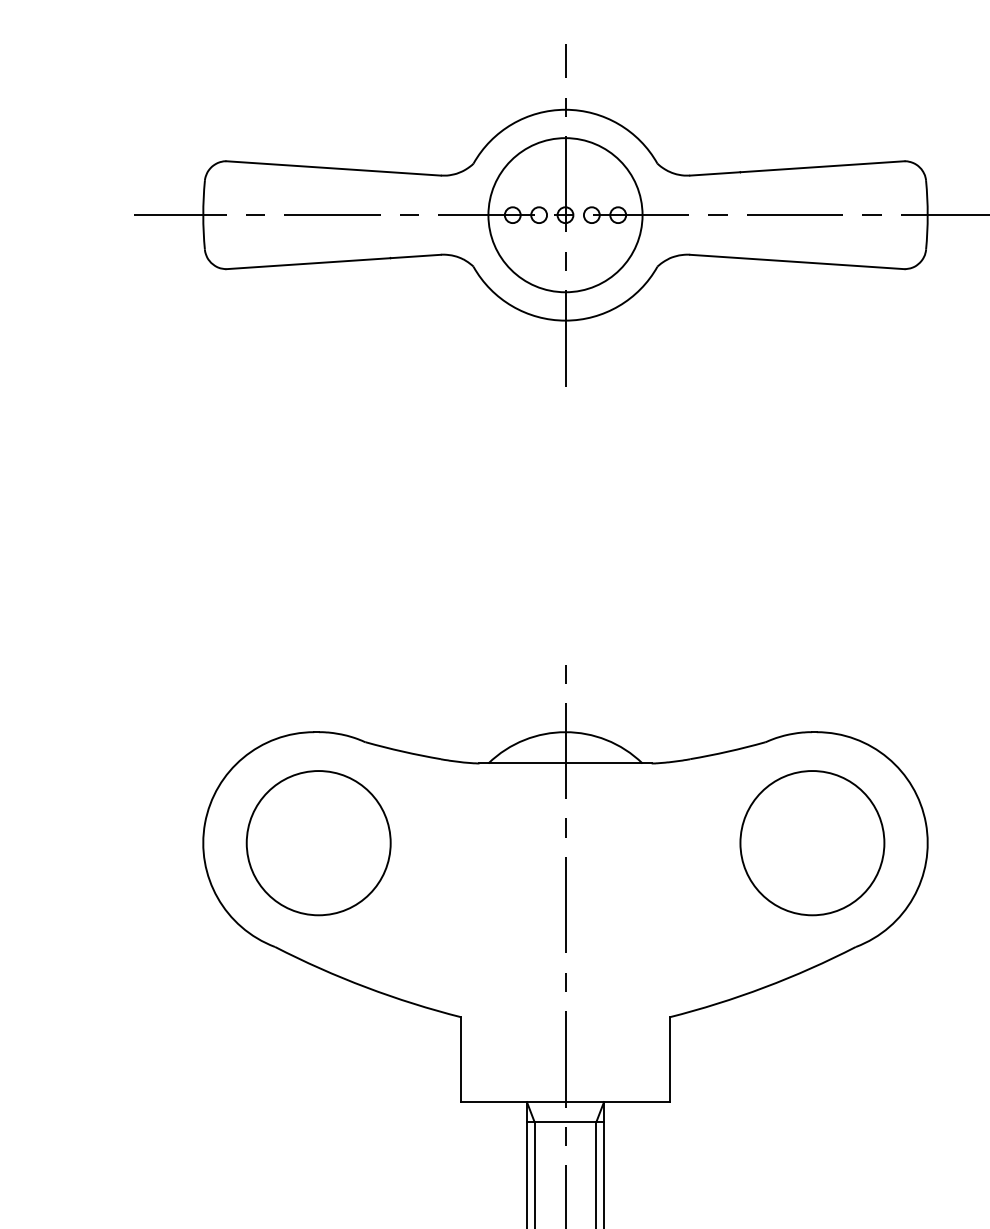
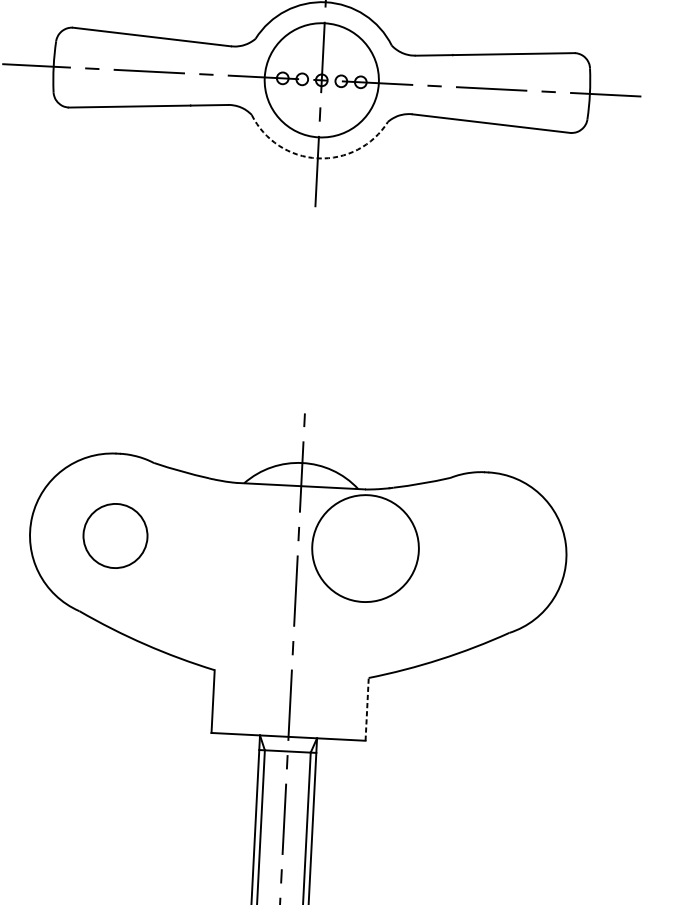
arc: (565, 320) -> (317, 158), solid -> dashed
part: (318, 843) -> (115, 536), size x0.6
part: (812, 843) -> (365, 548), moved
line: (669, 1059) -> (367, 709), solid -> dashed

